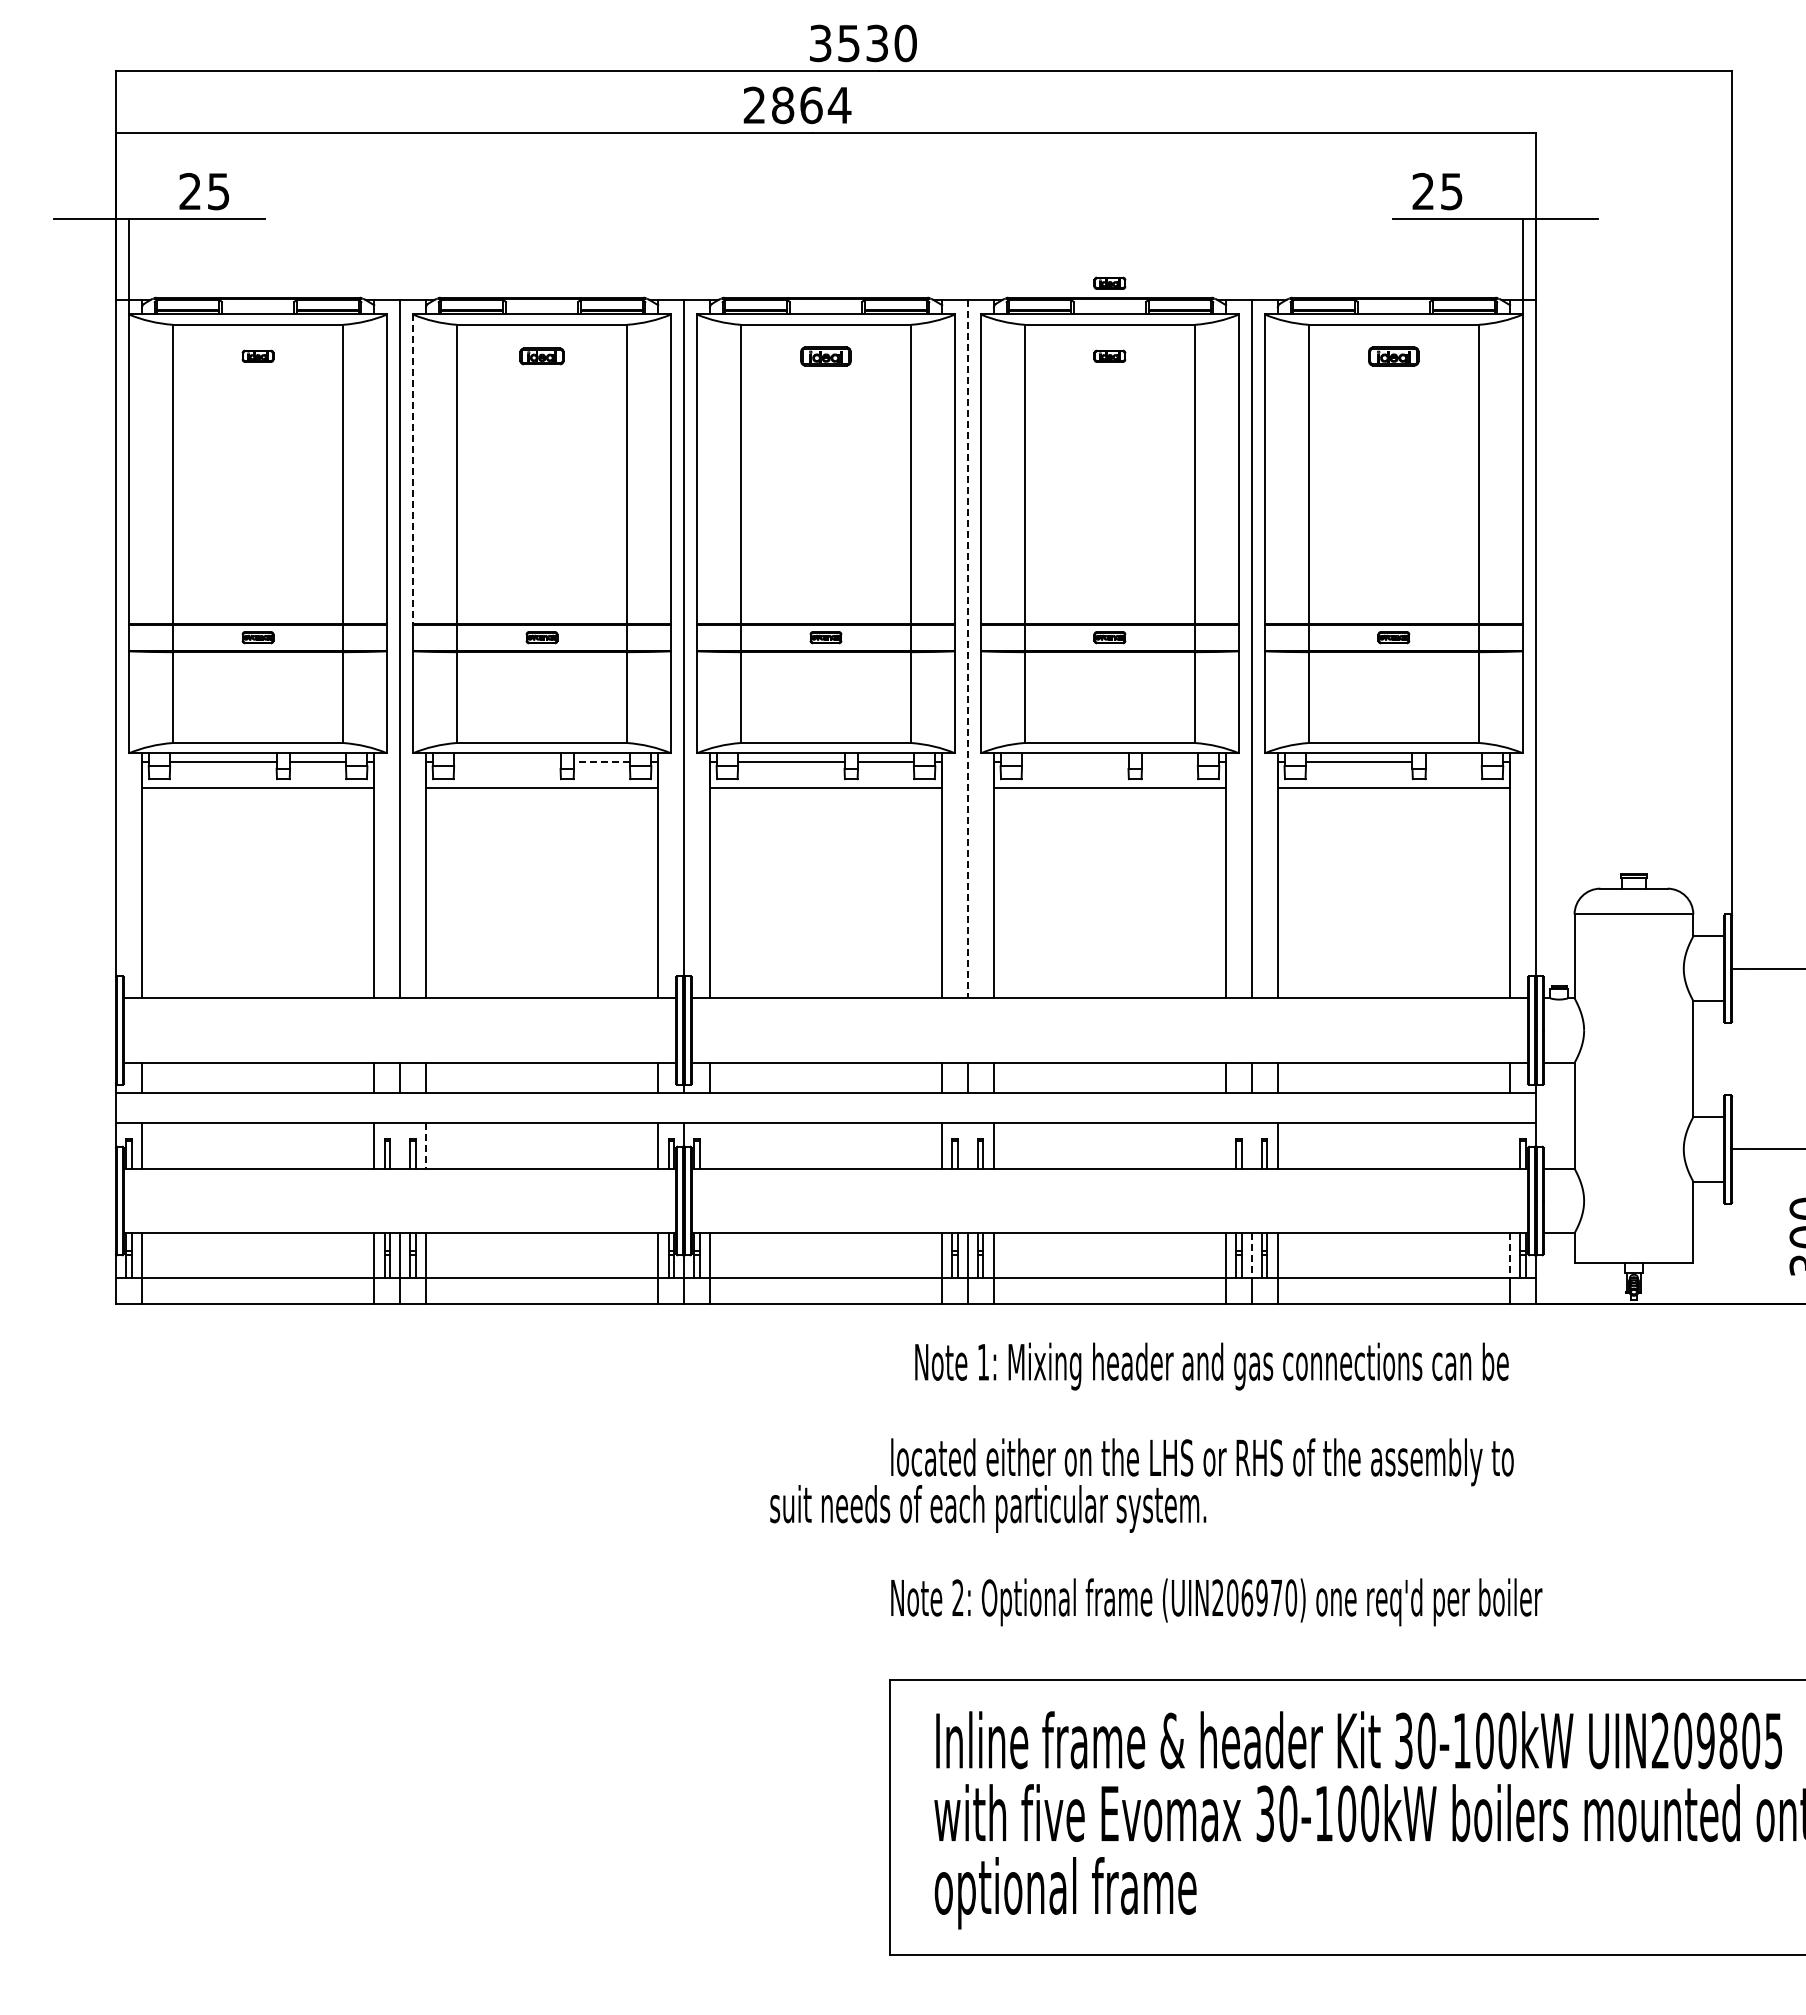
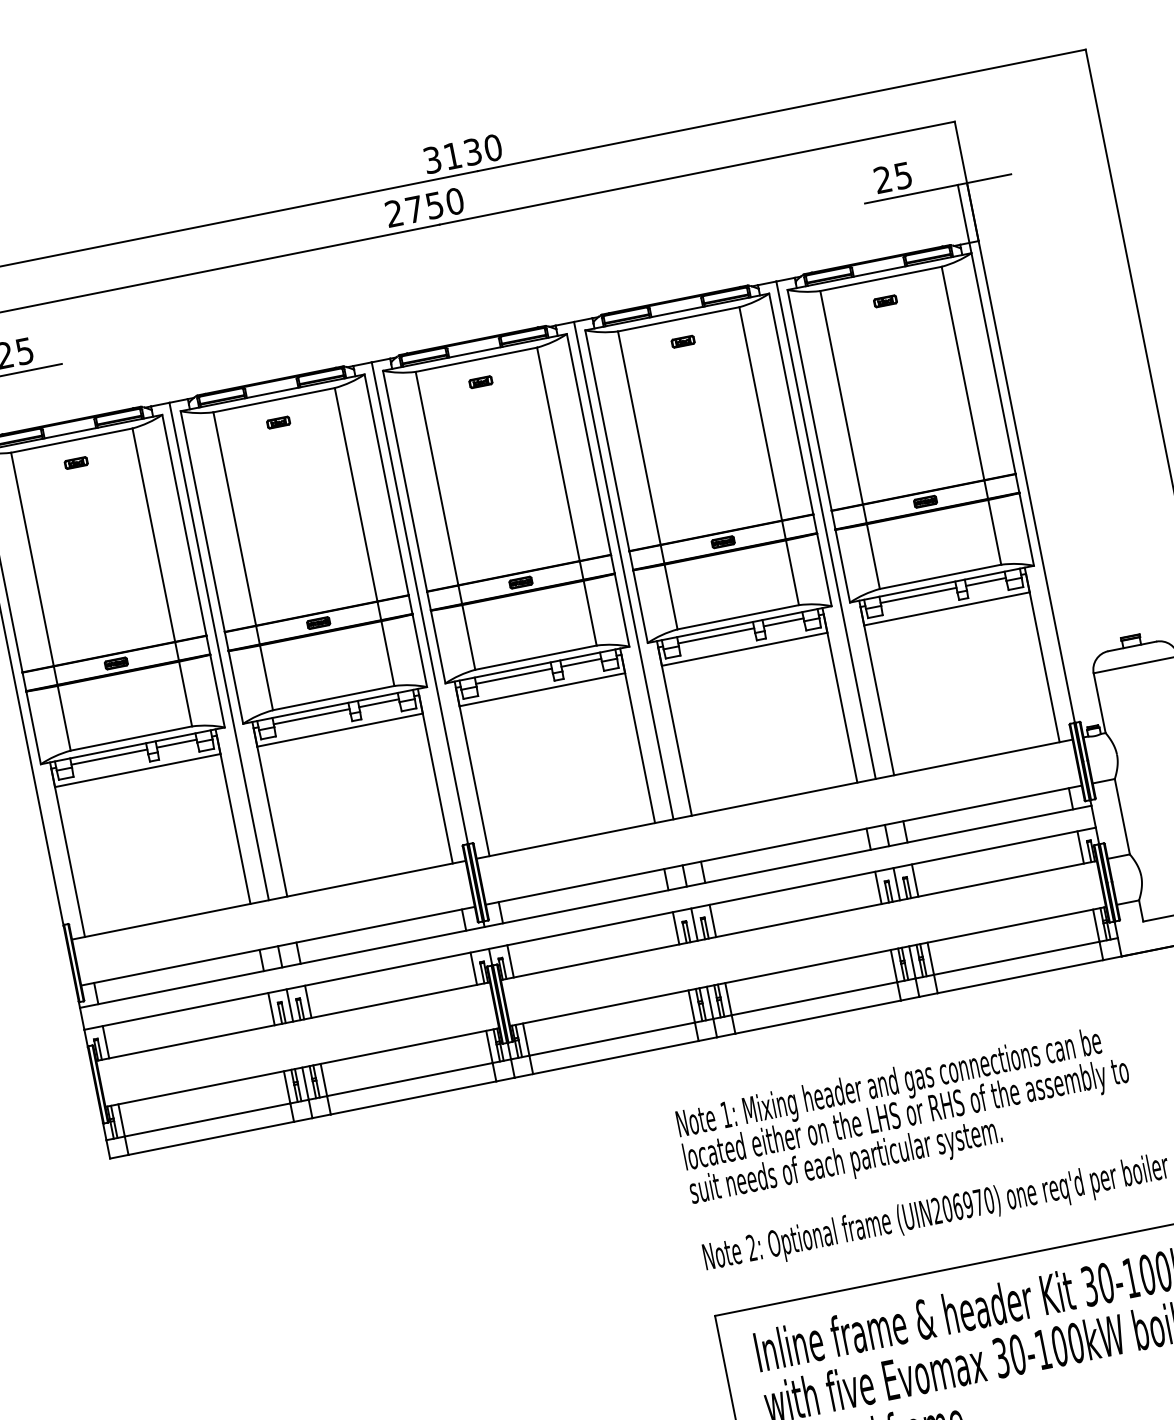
text: (848, 43) -> (452, 156), 3530 -> 3130
text: (811, 105) -> (434, 205), 2864 -> 2750
part: (1109, 282) -> (672, 289), removed
part: (541, 355) -> (278, 422), size x0.71
part: (825, 355) -> (480, 381), size x0.62
part: (1393, 355) -> (885, 300), size x0.62
line: (412, 469) -> (202, 521), dashed -> solid
line: (967, 649) -> (623, 570), dashed -> solid
line: (507, 762) -> (311, 716), added
line: (601, 762) -> (378, 703), dashed -> solid
line: (1075, 762) -> (716, 636), added
line: (1169, 762) -> (783, 622), added
line: (1453, 762) -> (985, 582), added
line: (400, 1145) -> (290, 1005), added
line: (709, 1145) -> (510, 961), added
line: (967, 1145) -> (694, 924), added
line: (1226, 1145) -> (878, 887), added
line: (1251, 1145) -> (896, 883), added
line: (1510, 1145) -> (1080, 846), added
line: (425, 1146) -> (308, 1002), dashed -> solid
line: (1251, 1255) -> (912, 962), dashed -> solid
line: (1510, 1255) -> (1096, 925), dashed -> solid
text: (1211, 1366) -> (889, 1085), moved
text: (988, 1508) -> (846, 1162), moved

